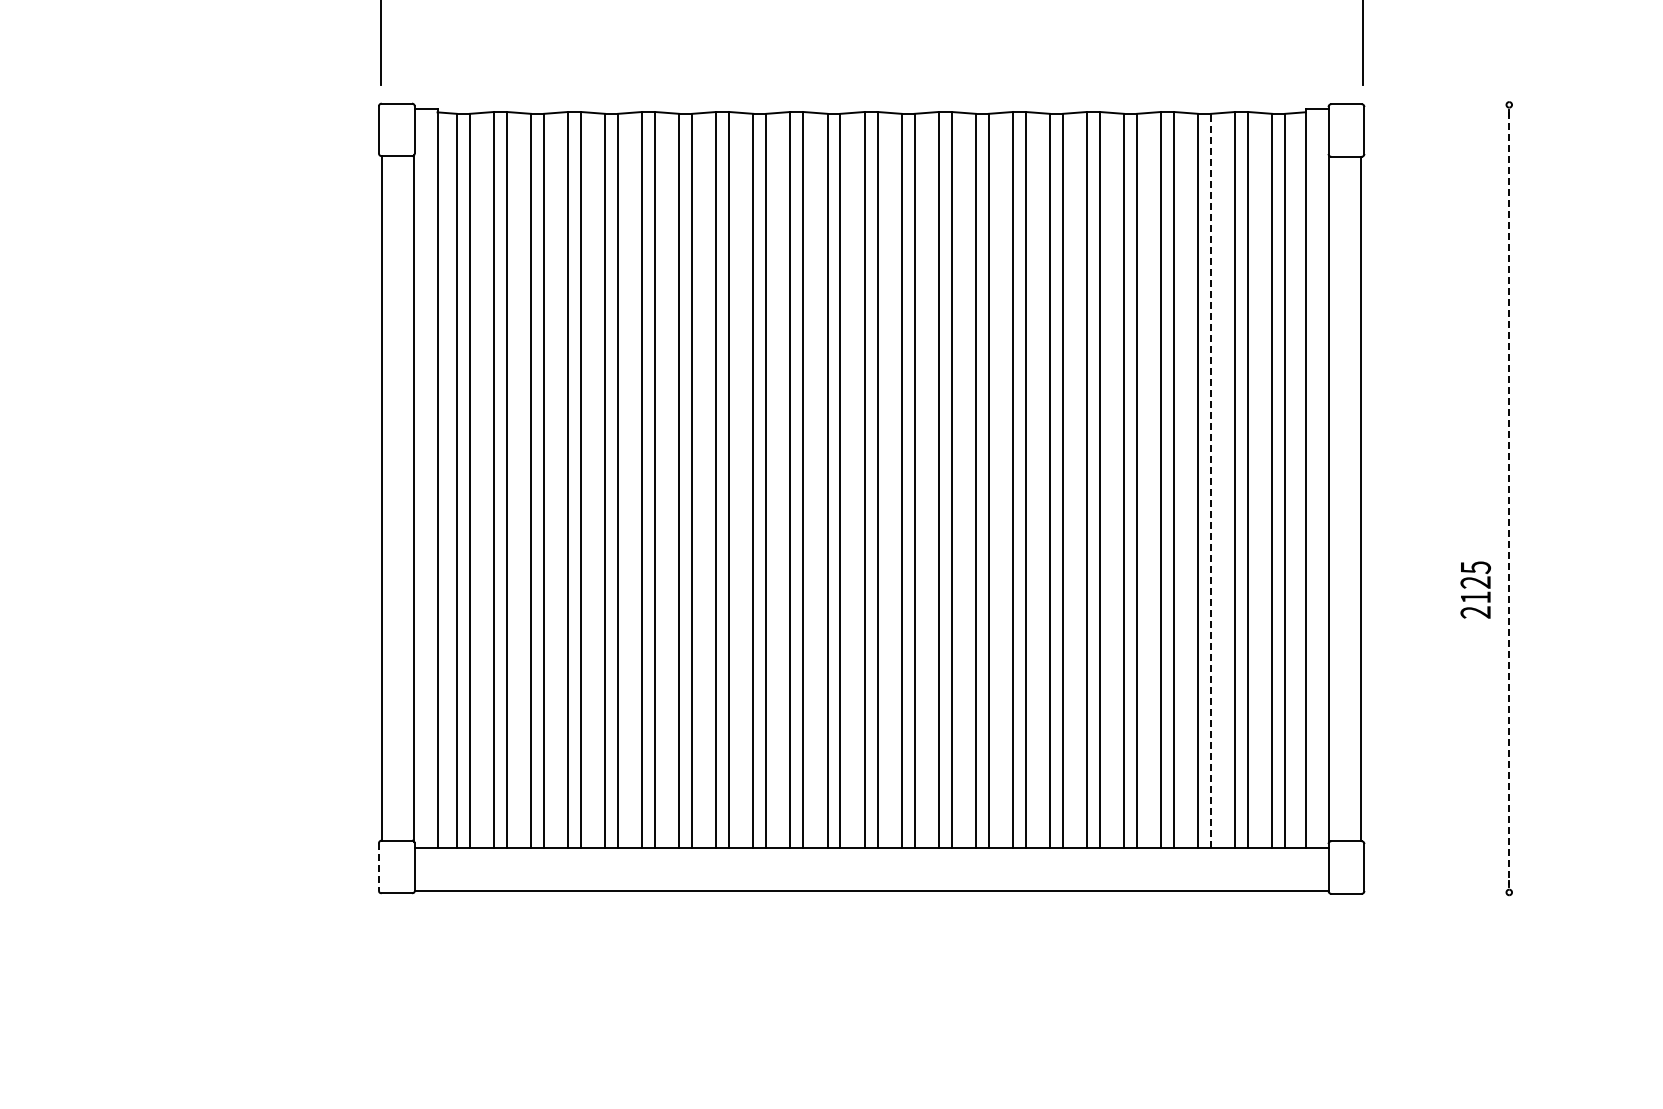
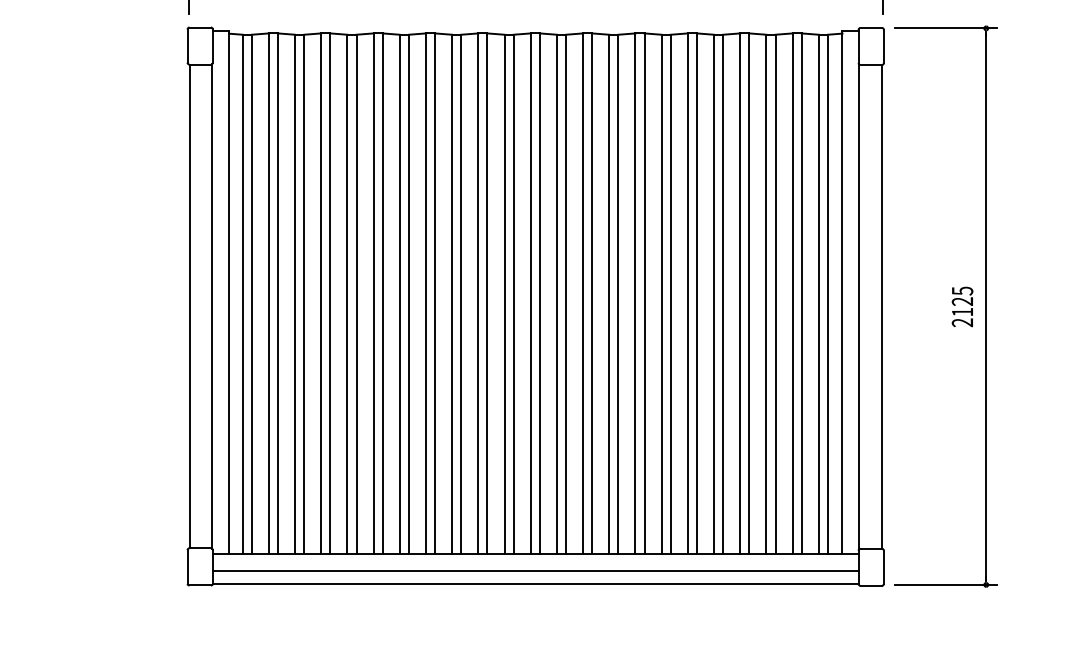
line: (1451, 104) -> (945, 28), added
line: (1211, 480) -> (775, 293), dashed -> solid
line: (1509, 499) -> (986, 307), dashed -> solid
text: (1475, 589) -> (962, 306), moved
line: (378, 867) -> (187, 567), dashed -> solid
line: (871, 872) -> (535, 570), added
line: (1451, 892) -> (945, 584), added

